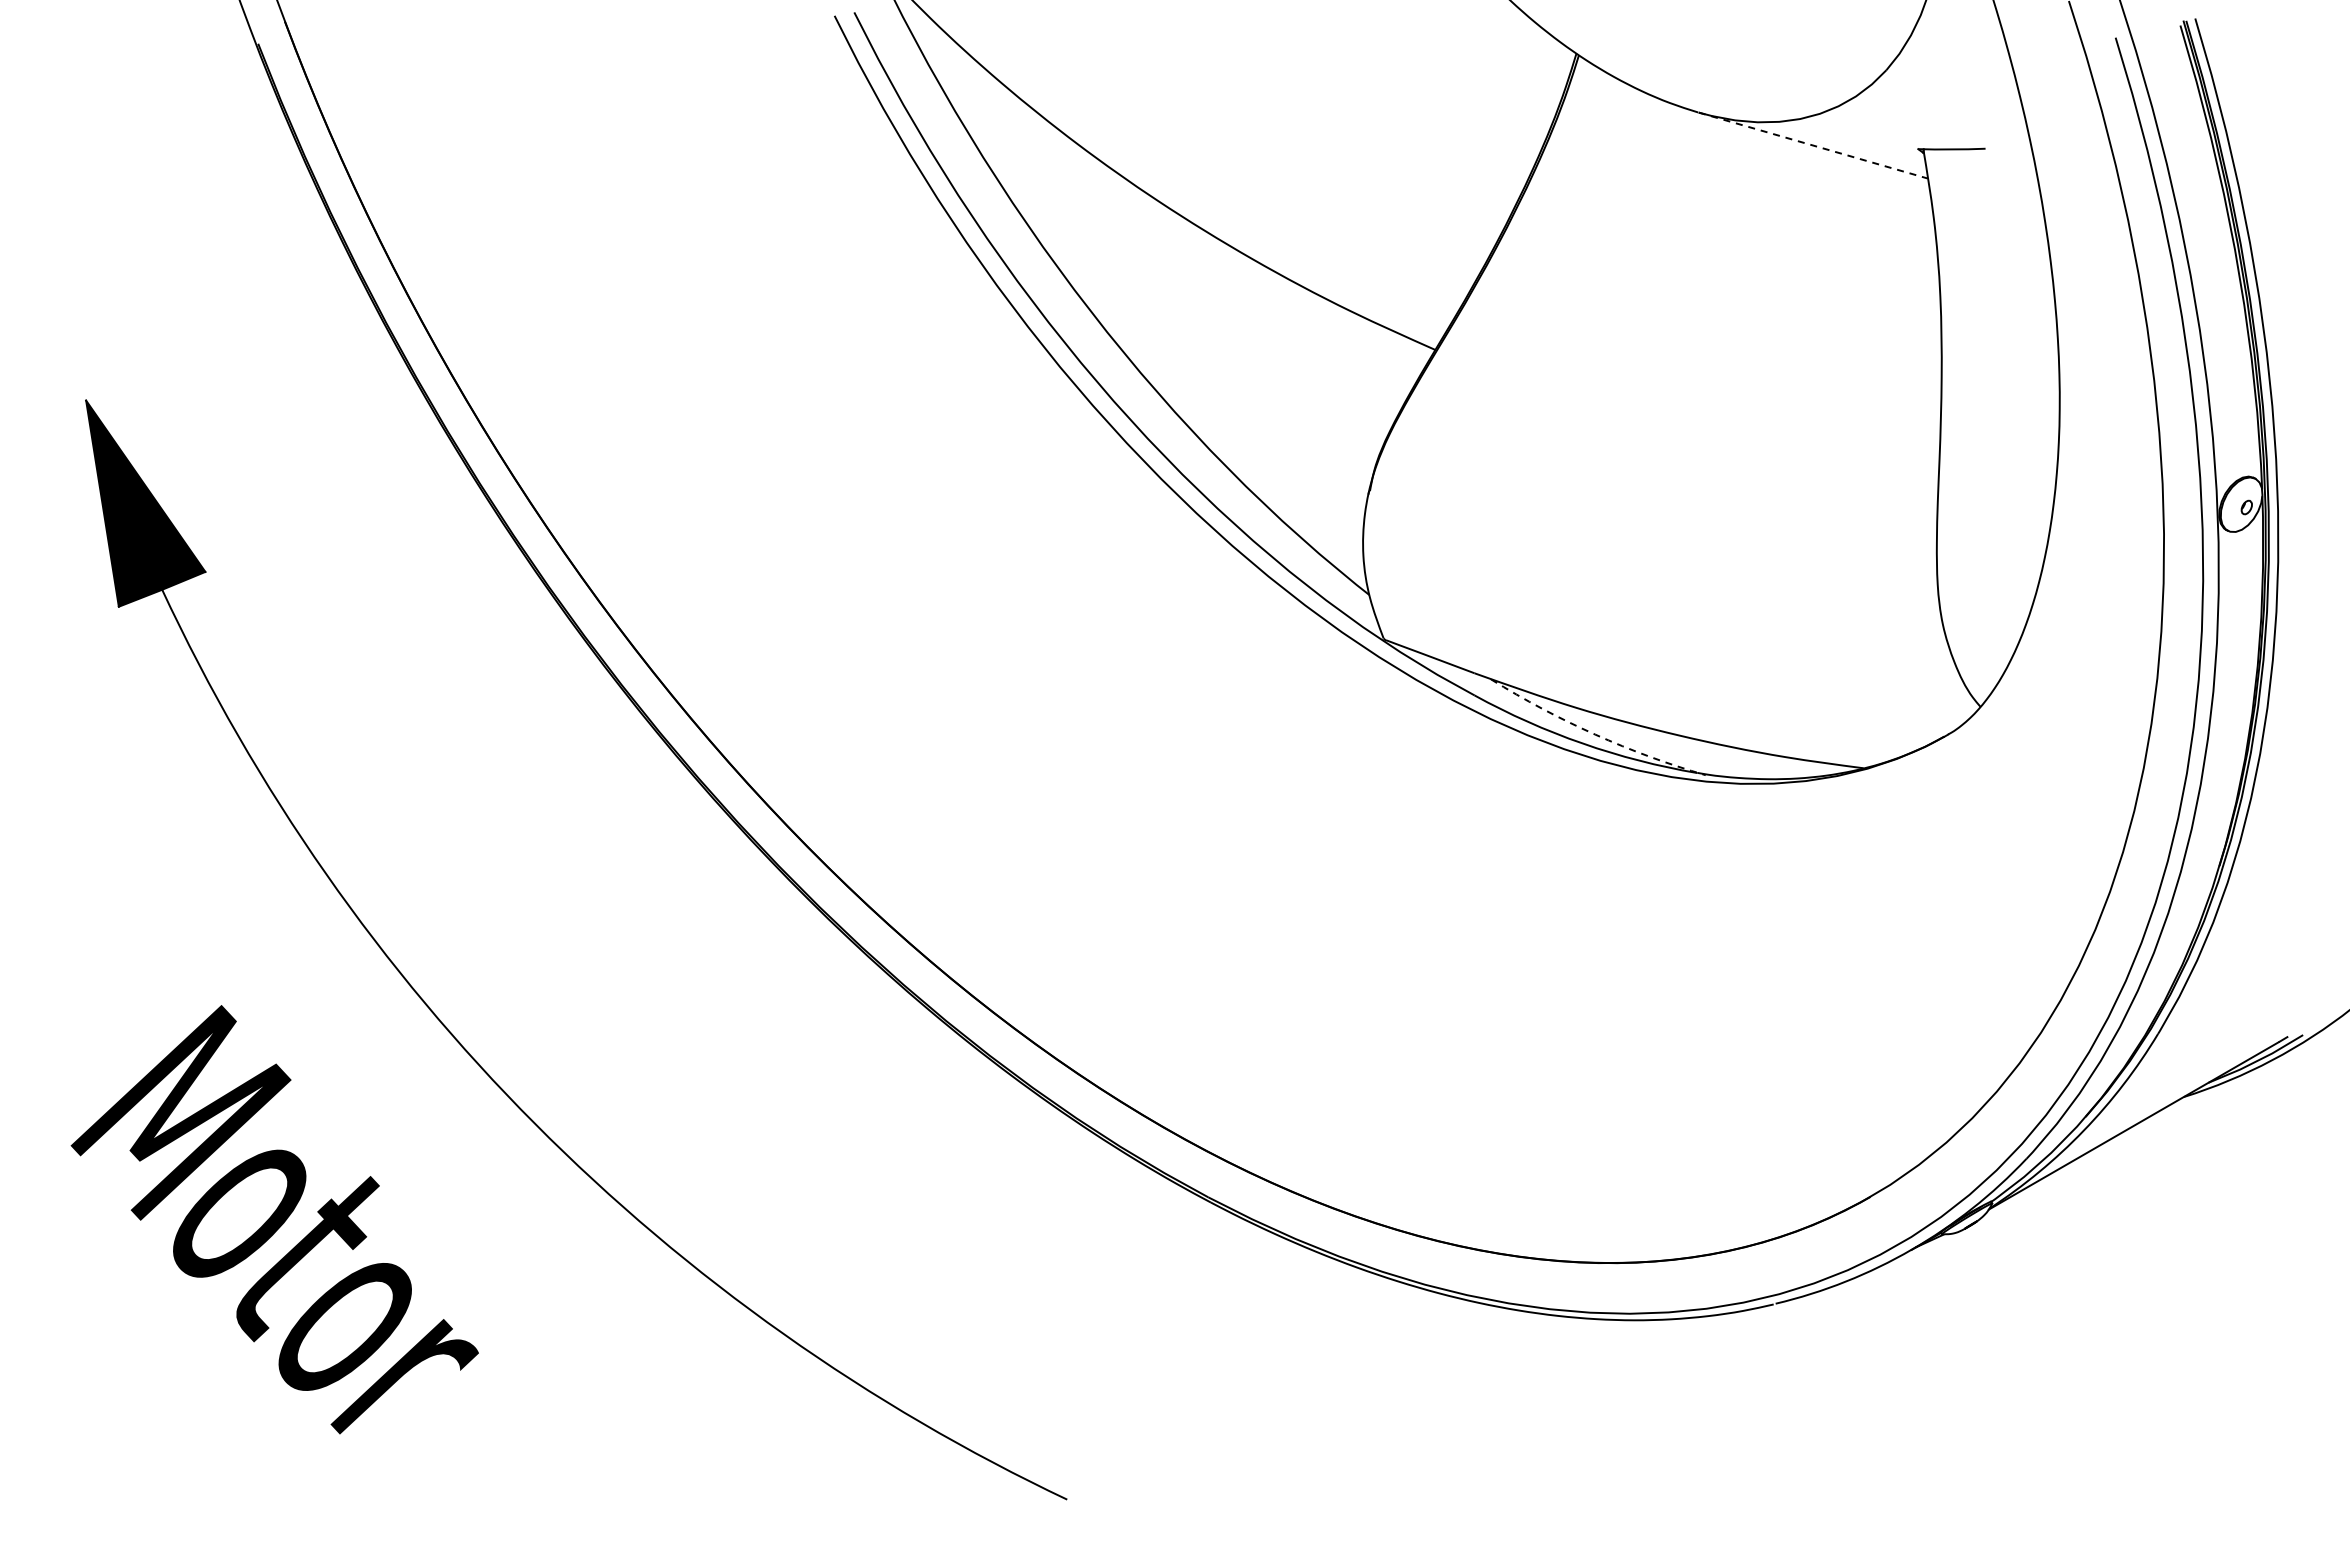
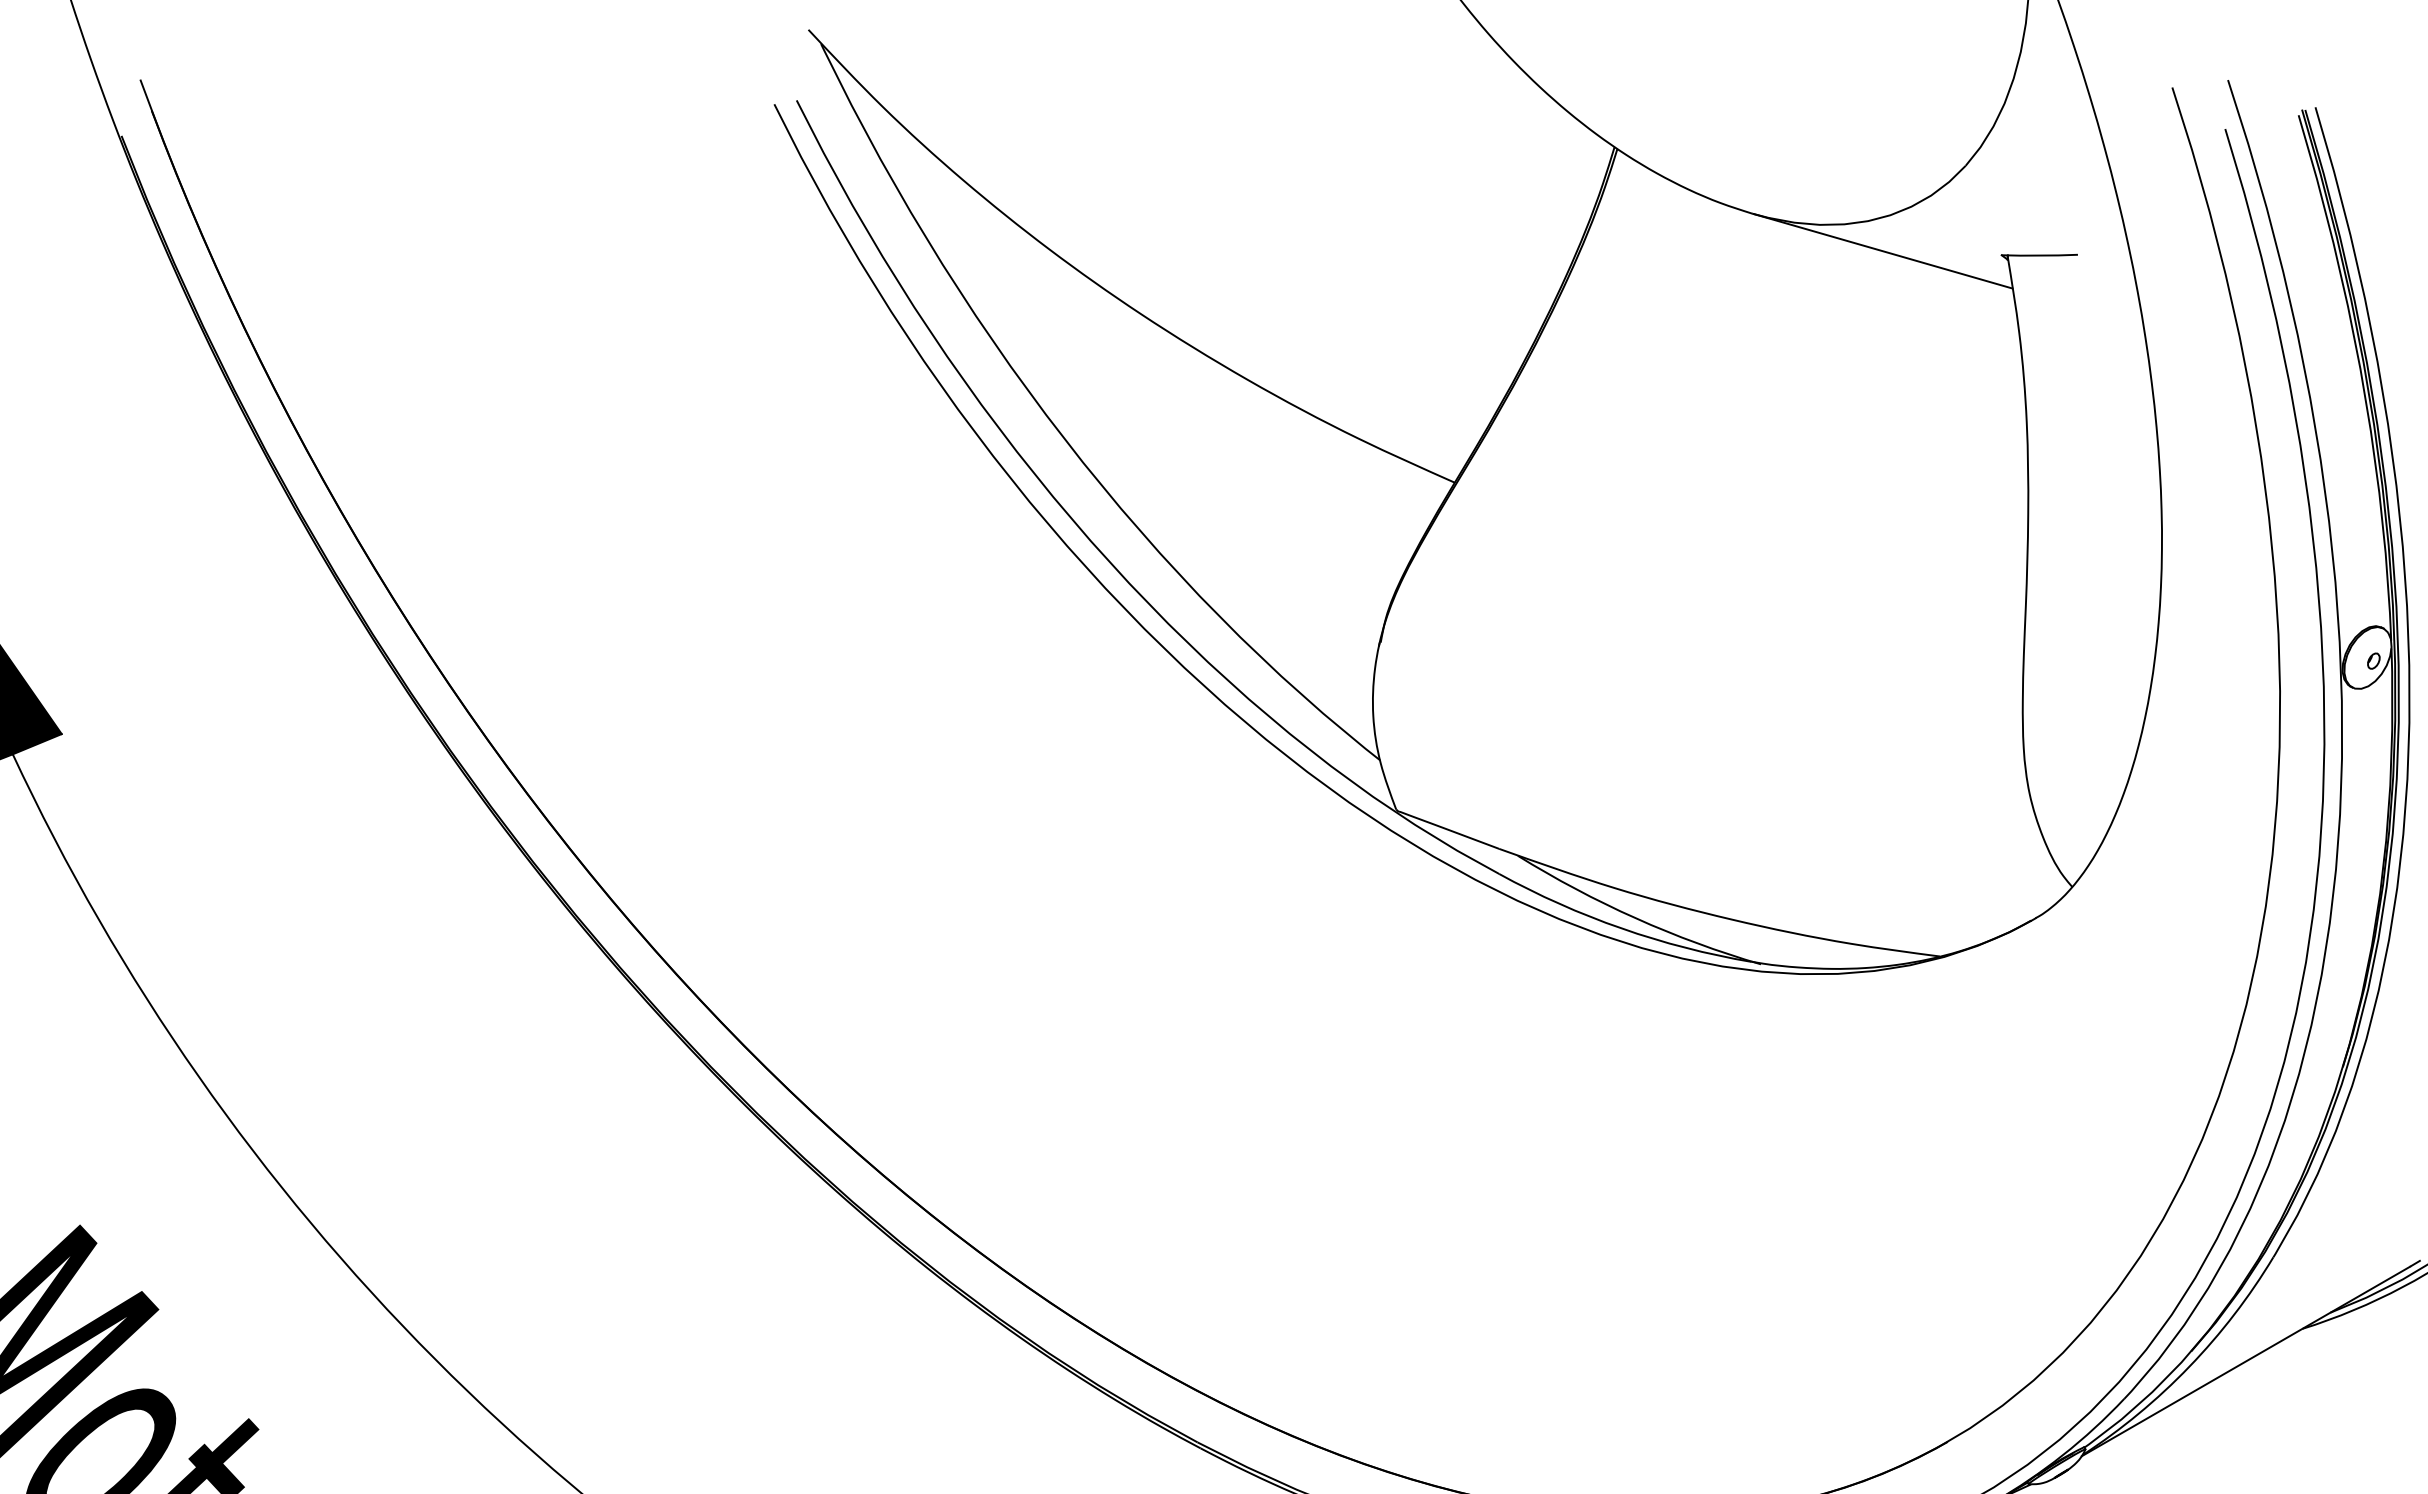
line: (1813, 145) -> (1883, 251), dashed -> solid
arc: (1595, 734) -> (1636, 918), dashed -> solid

